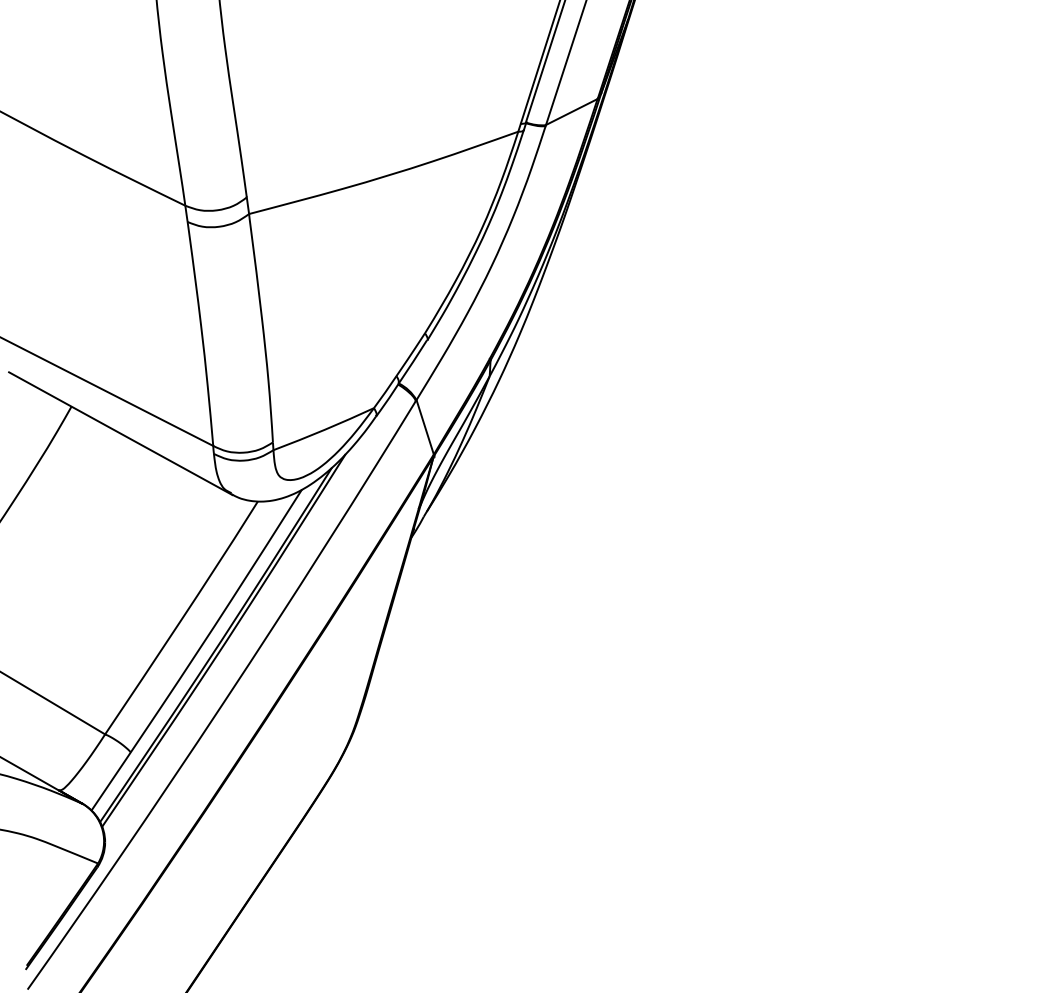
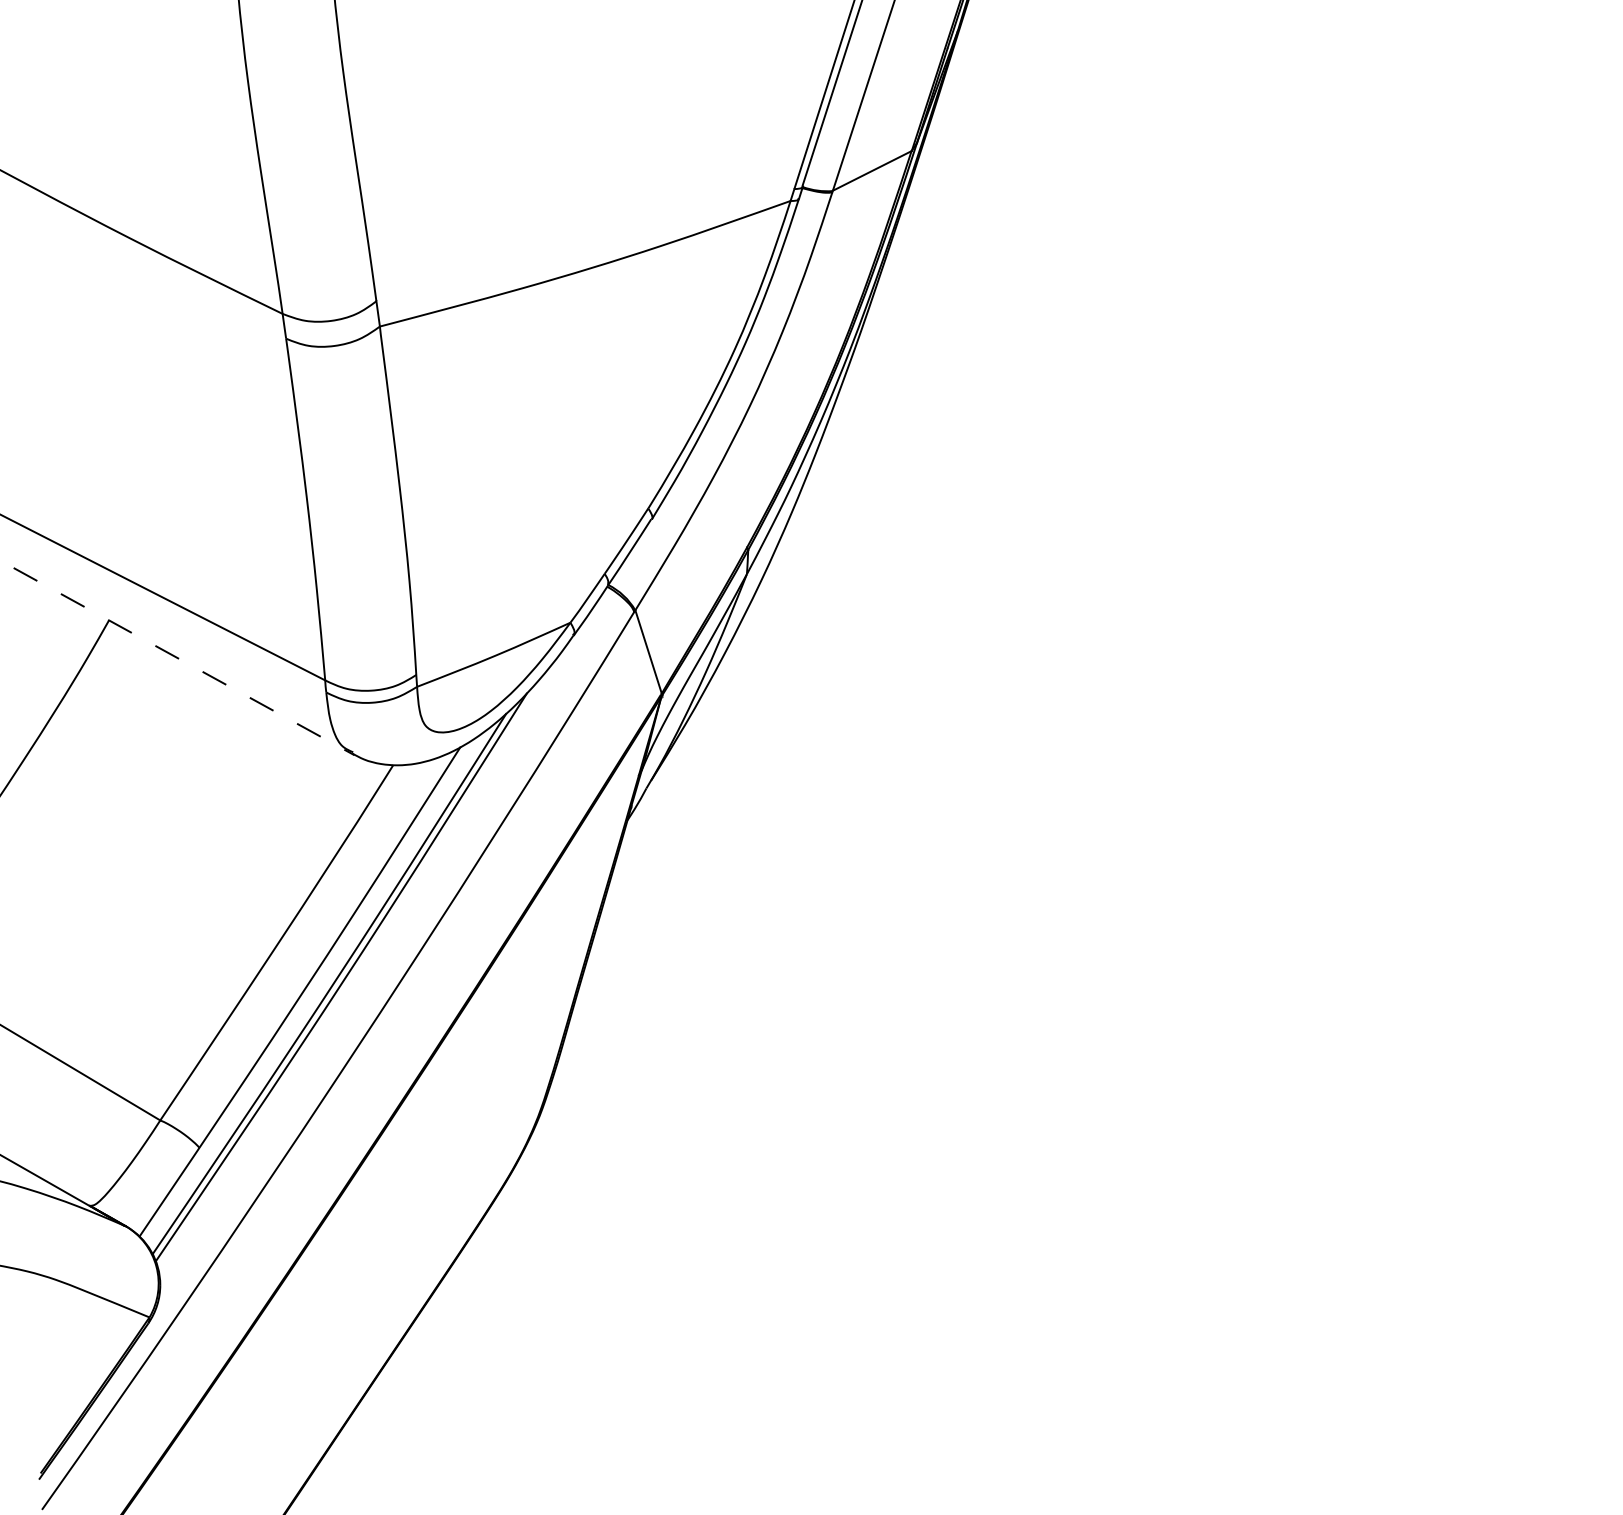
line: (121, 433) -> (185, 661), solid -> dashed

